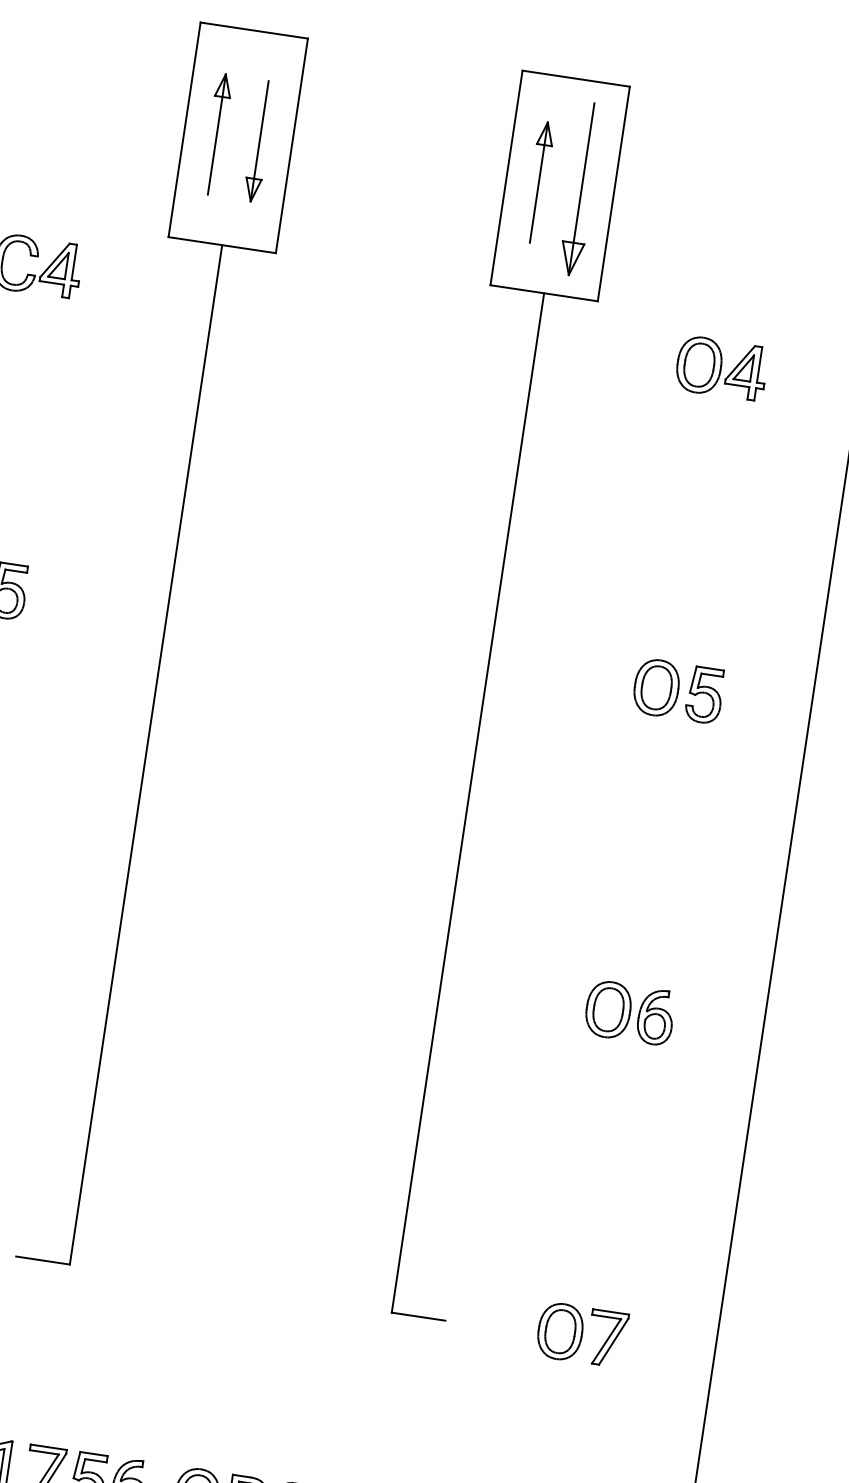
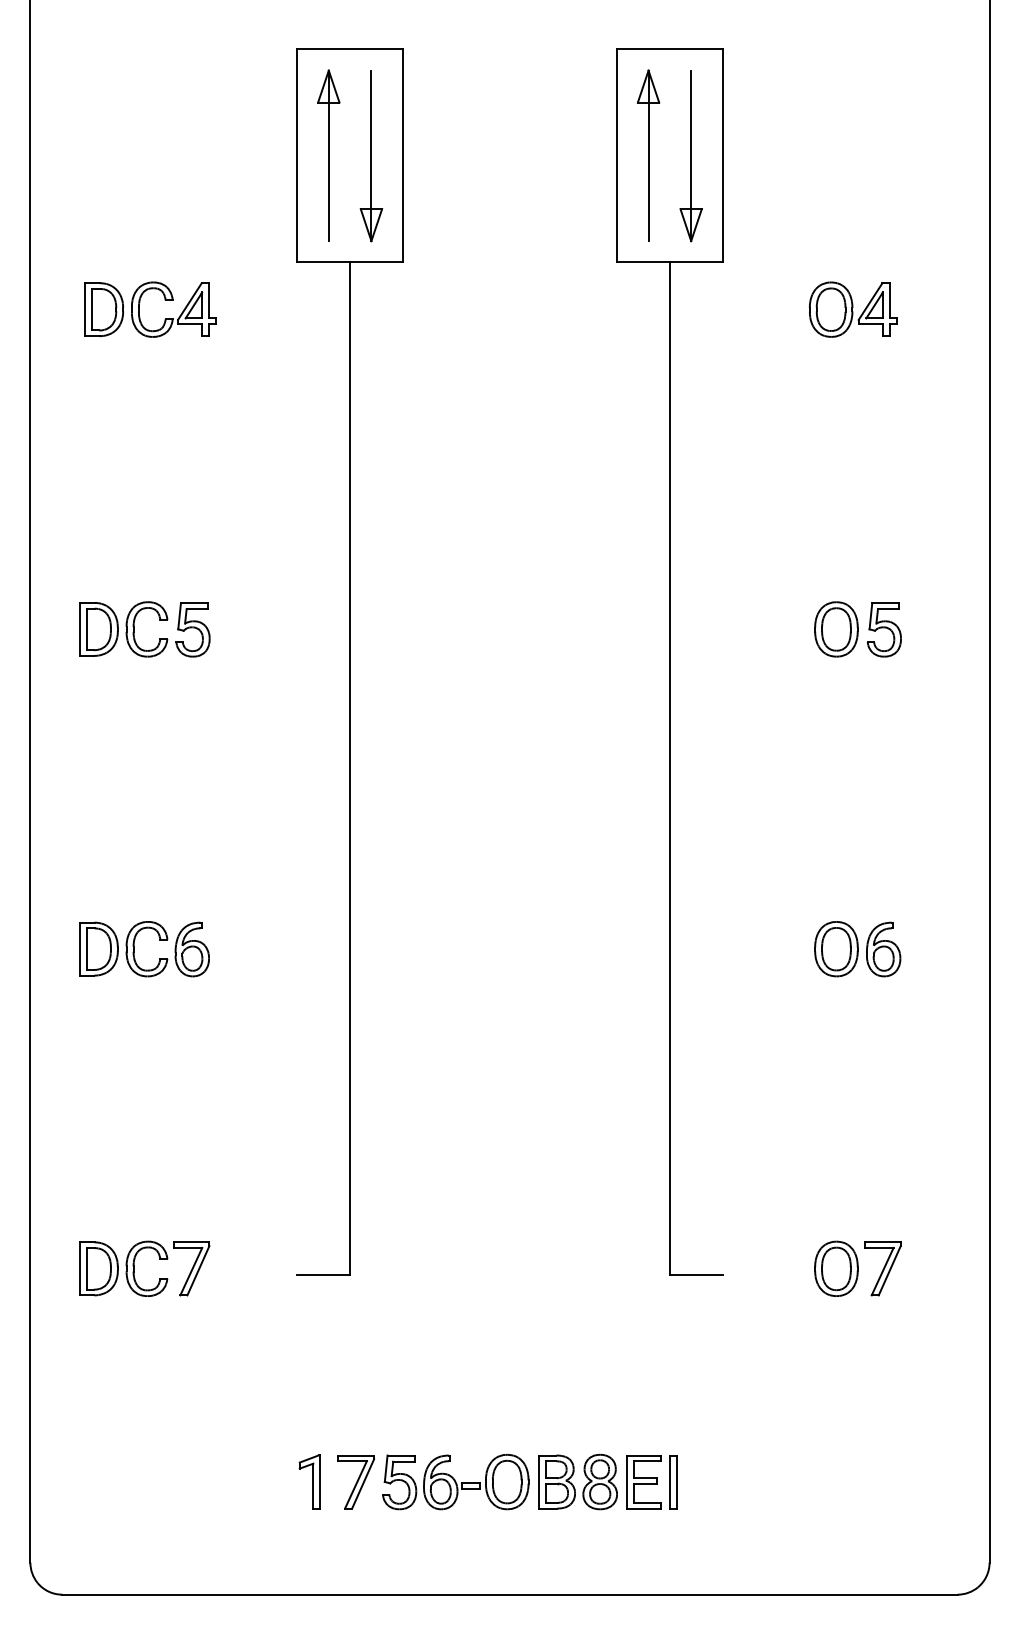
part: (216, 134) -> (328, 155), size x1.43
part: (259, 141) -> (371, 156), size x1.43
part: (538, 182) -> (648, 155), size x1.43

